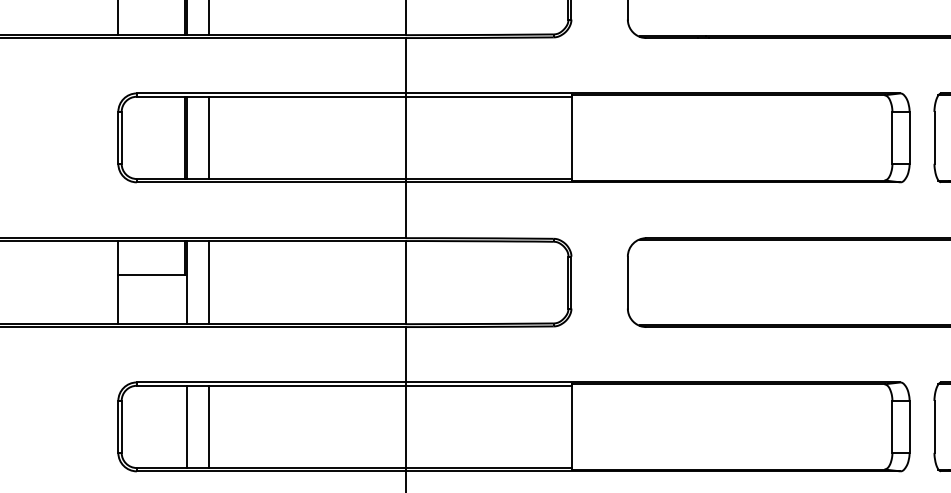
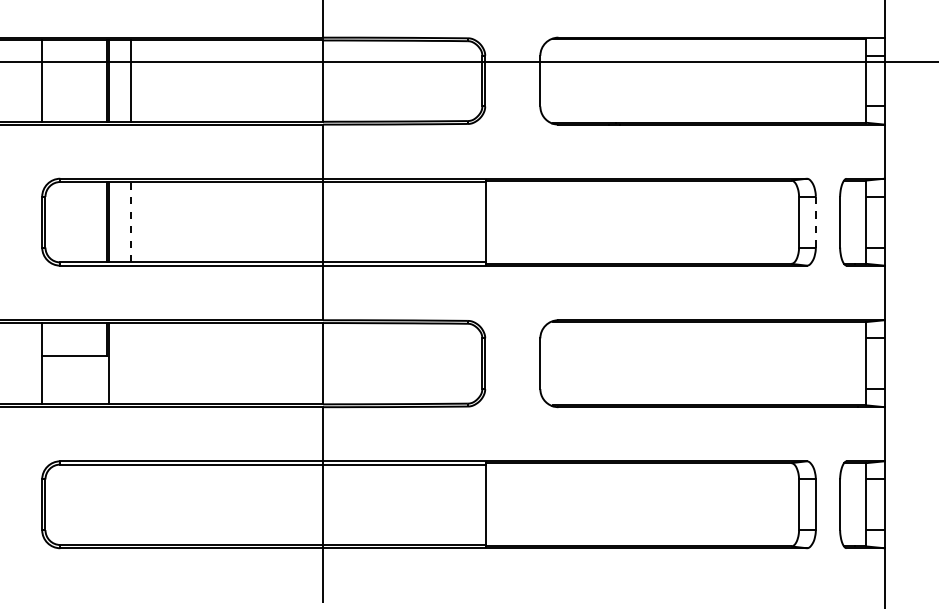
line: (208, 137) -> (130, 221), solid -> dashed
line: (909, 137) -> (815, 221), solid -> dashed
line: (208, 282) -> (130, 363), removed
line: (187, 426) -> (109, 504), removed
line: (208, 426) -> (130, 504), removed

